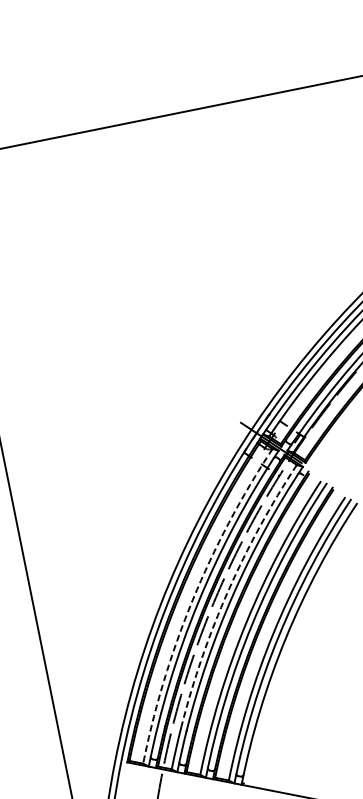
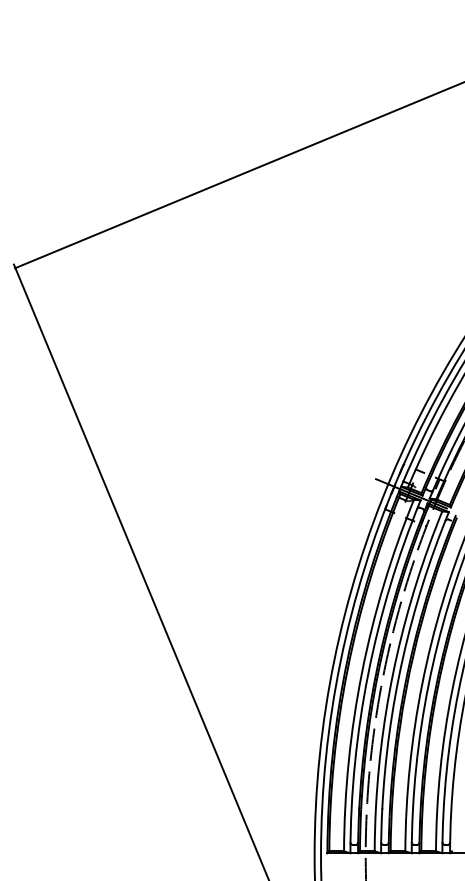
arc: (228, 590) -> (397, 655), dashed -> solid
arc: (193, 600) -> (362, 672), dashed -> solid

